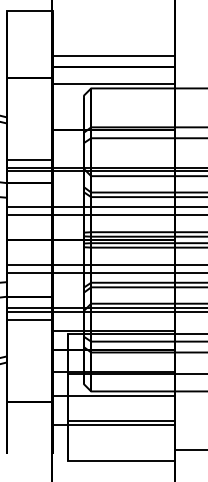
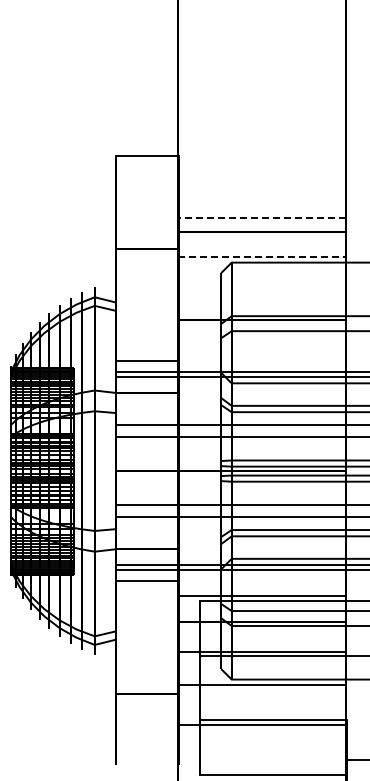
line: (112, 56) -> (261, 218), solid -> dashed
line: (113, 83) -> (262, 256), solid -> dashed

